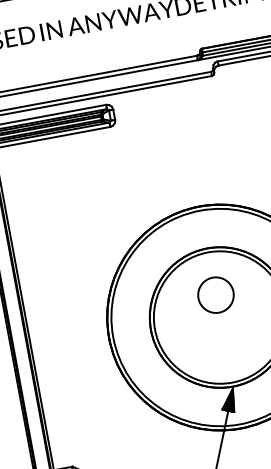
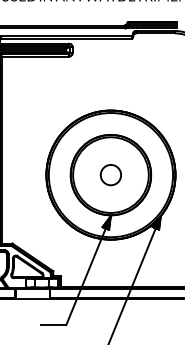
circle: (215, 295) -> (110, 175), moved

